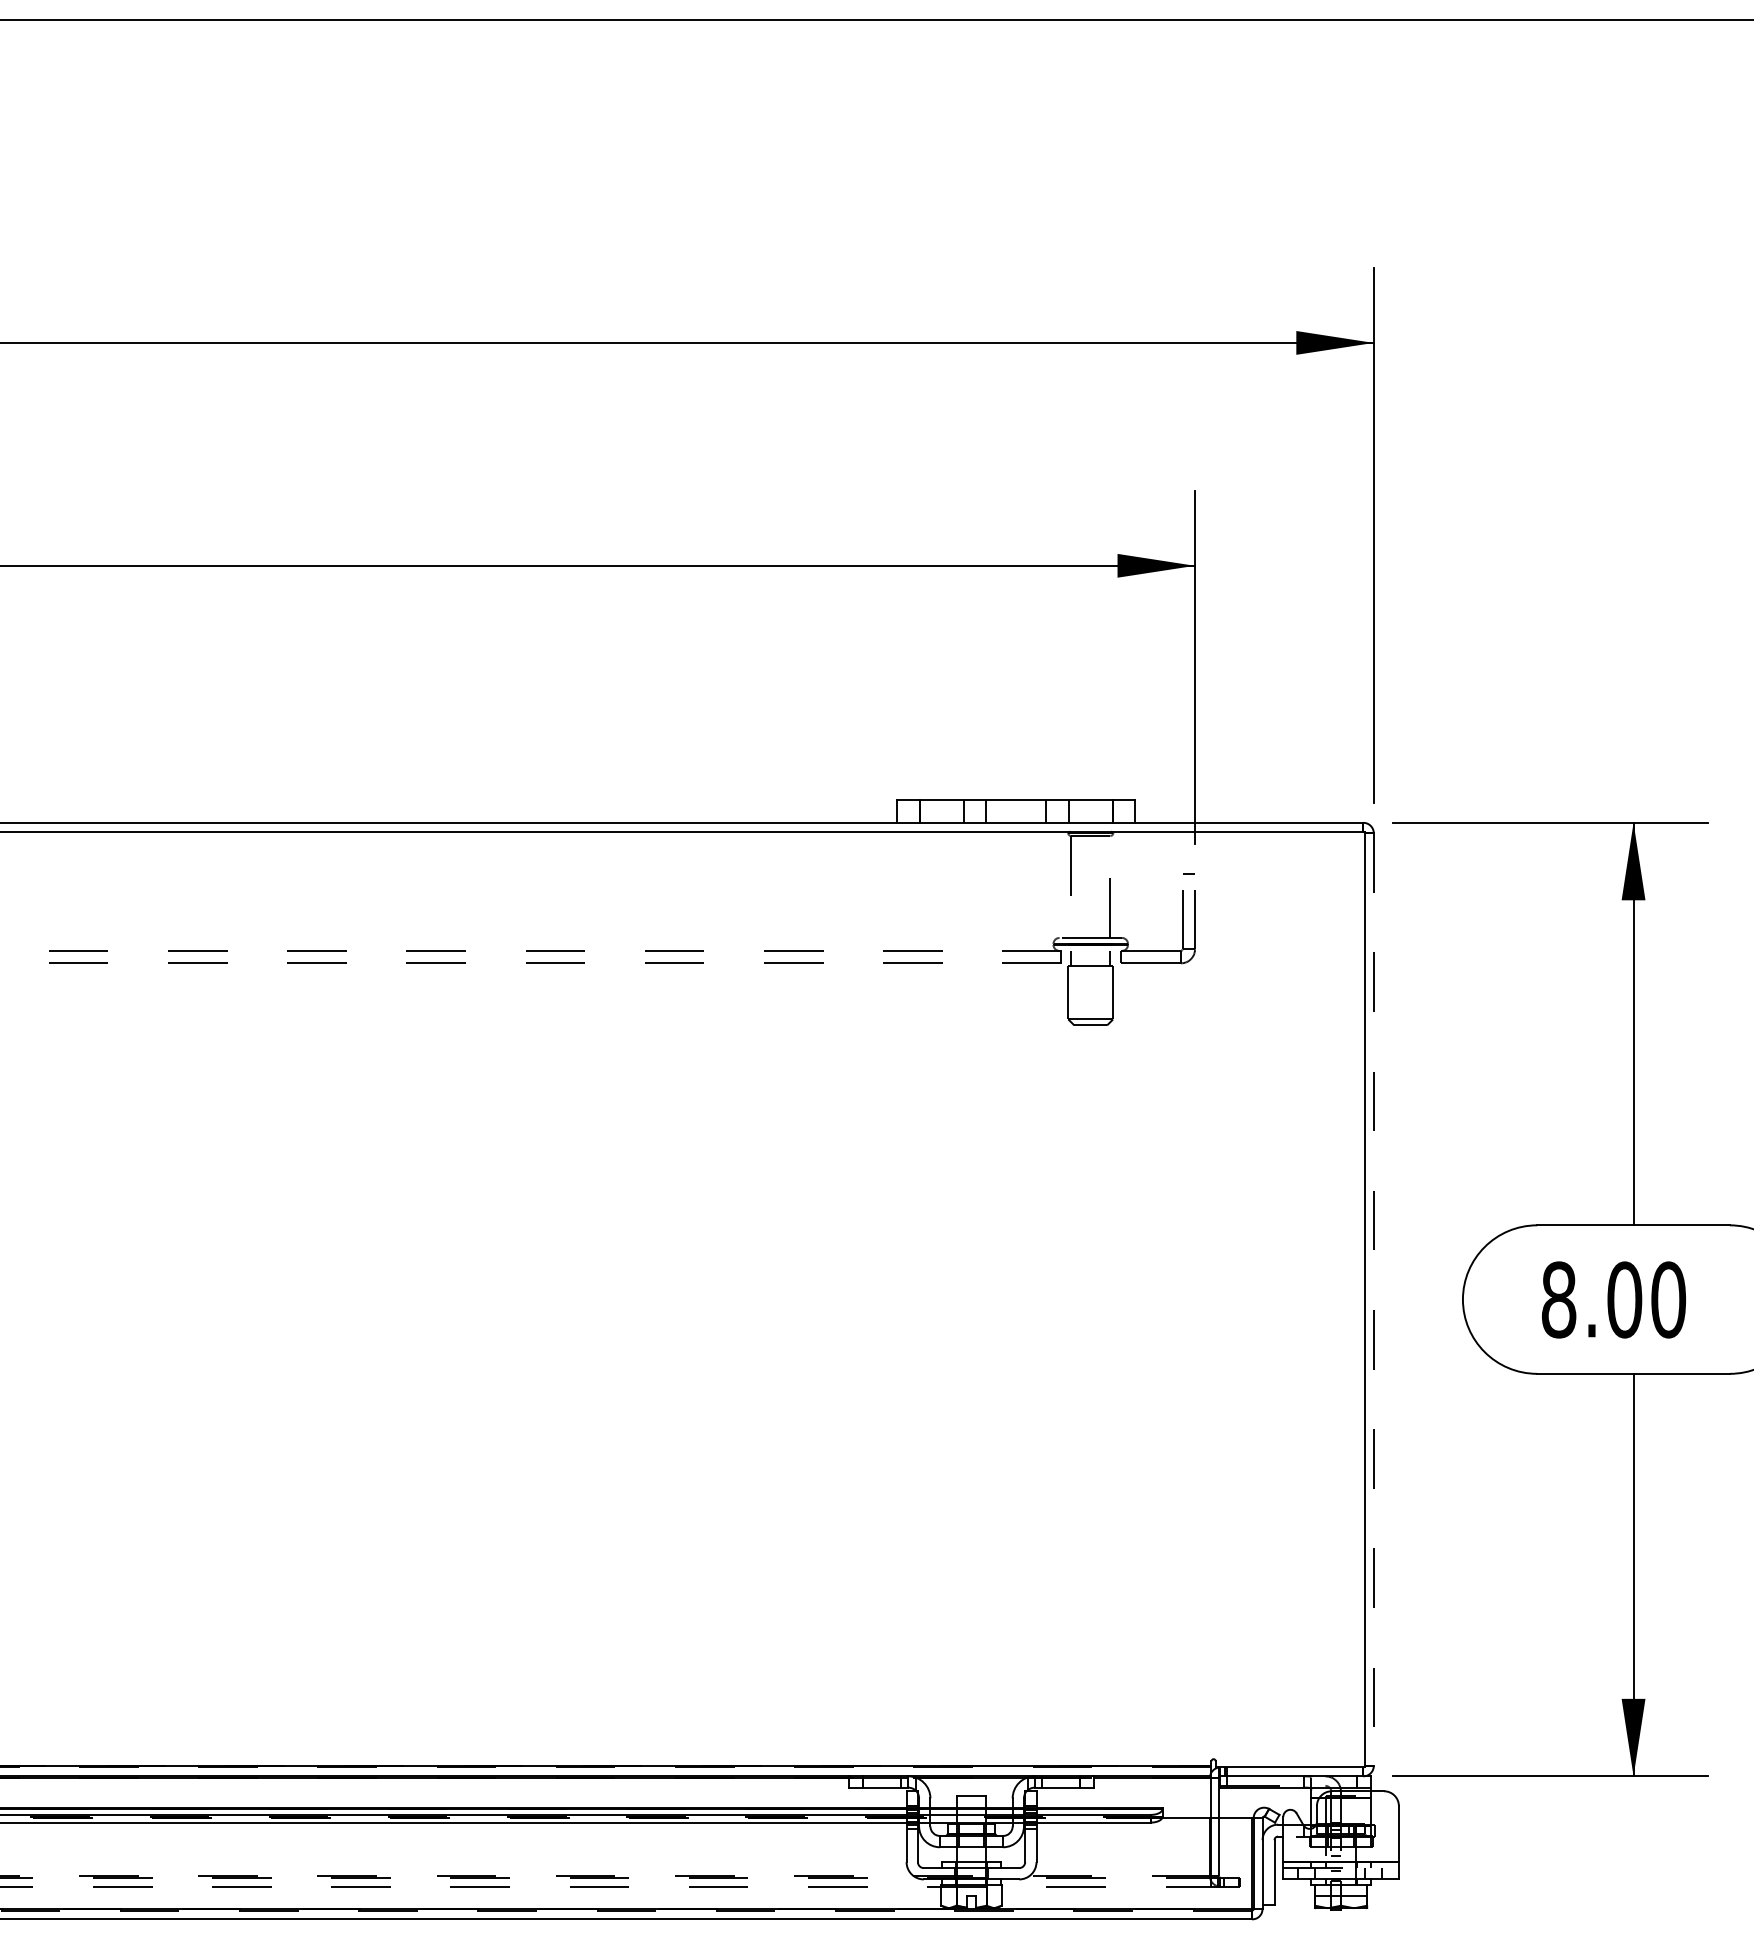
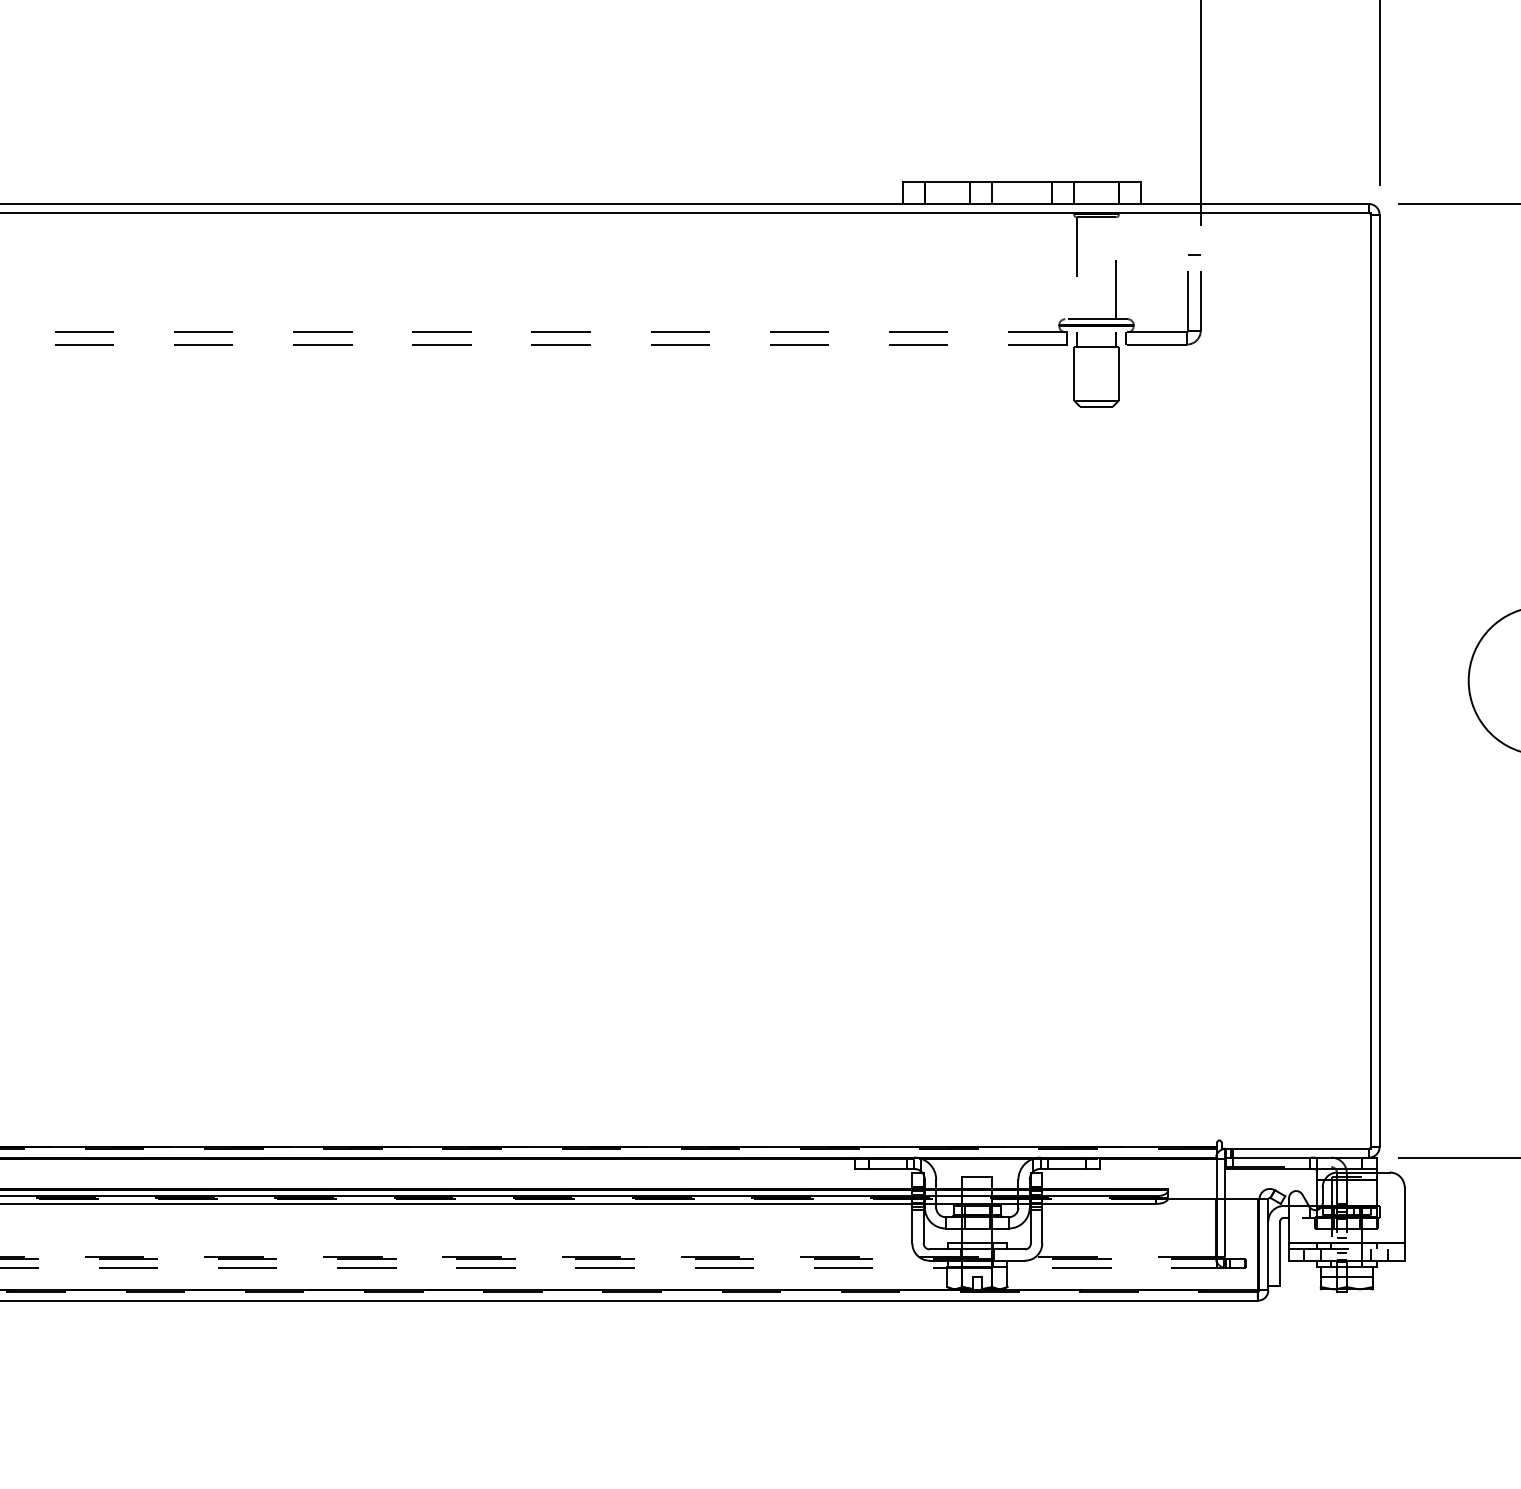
line: (1373, 1300) -> (1379, 681), dashed -> solid

